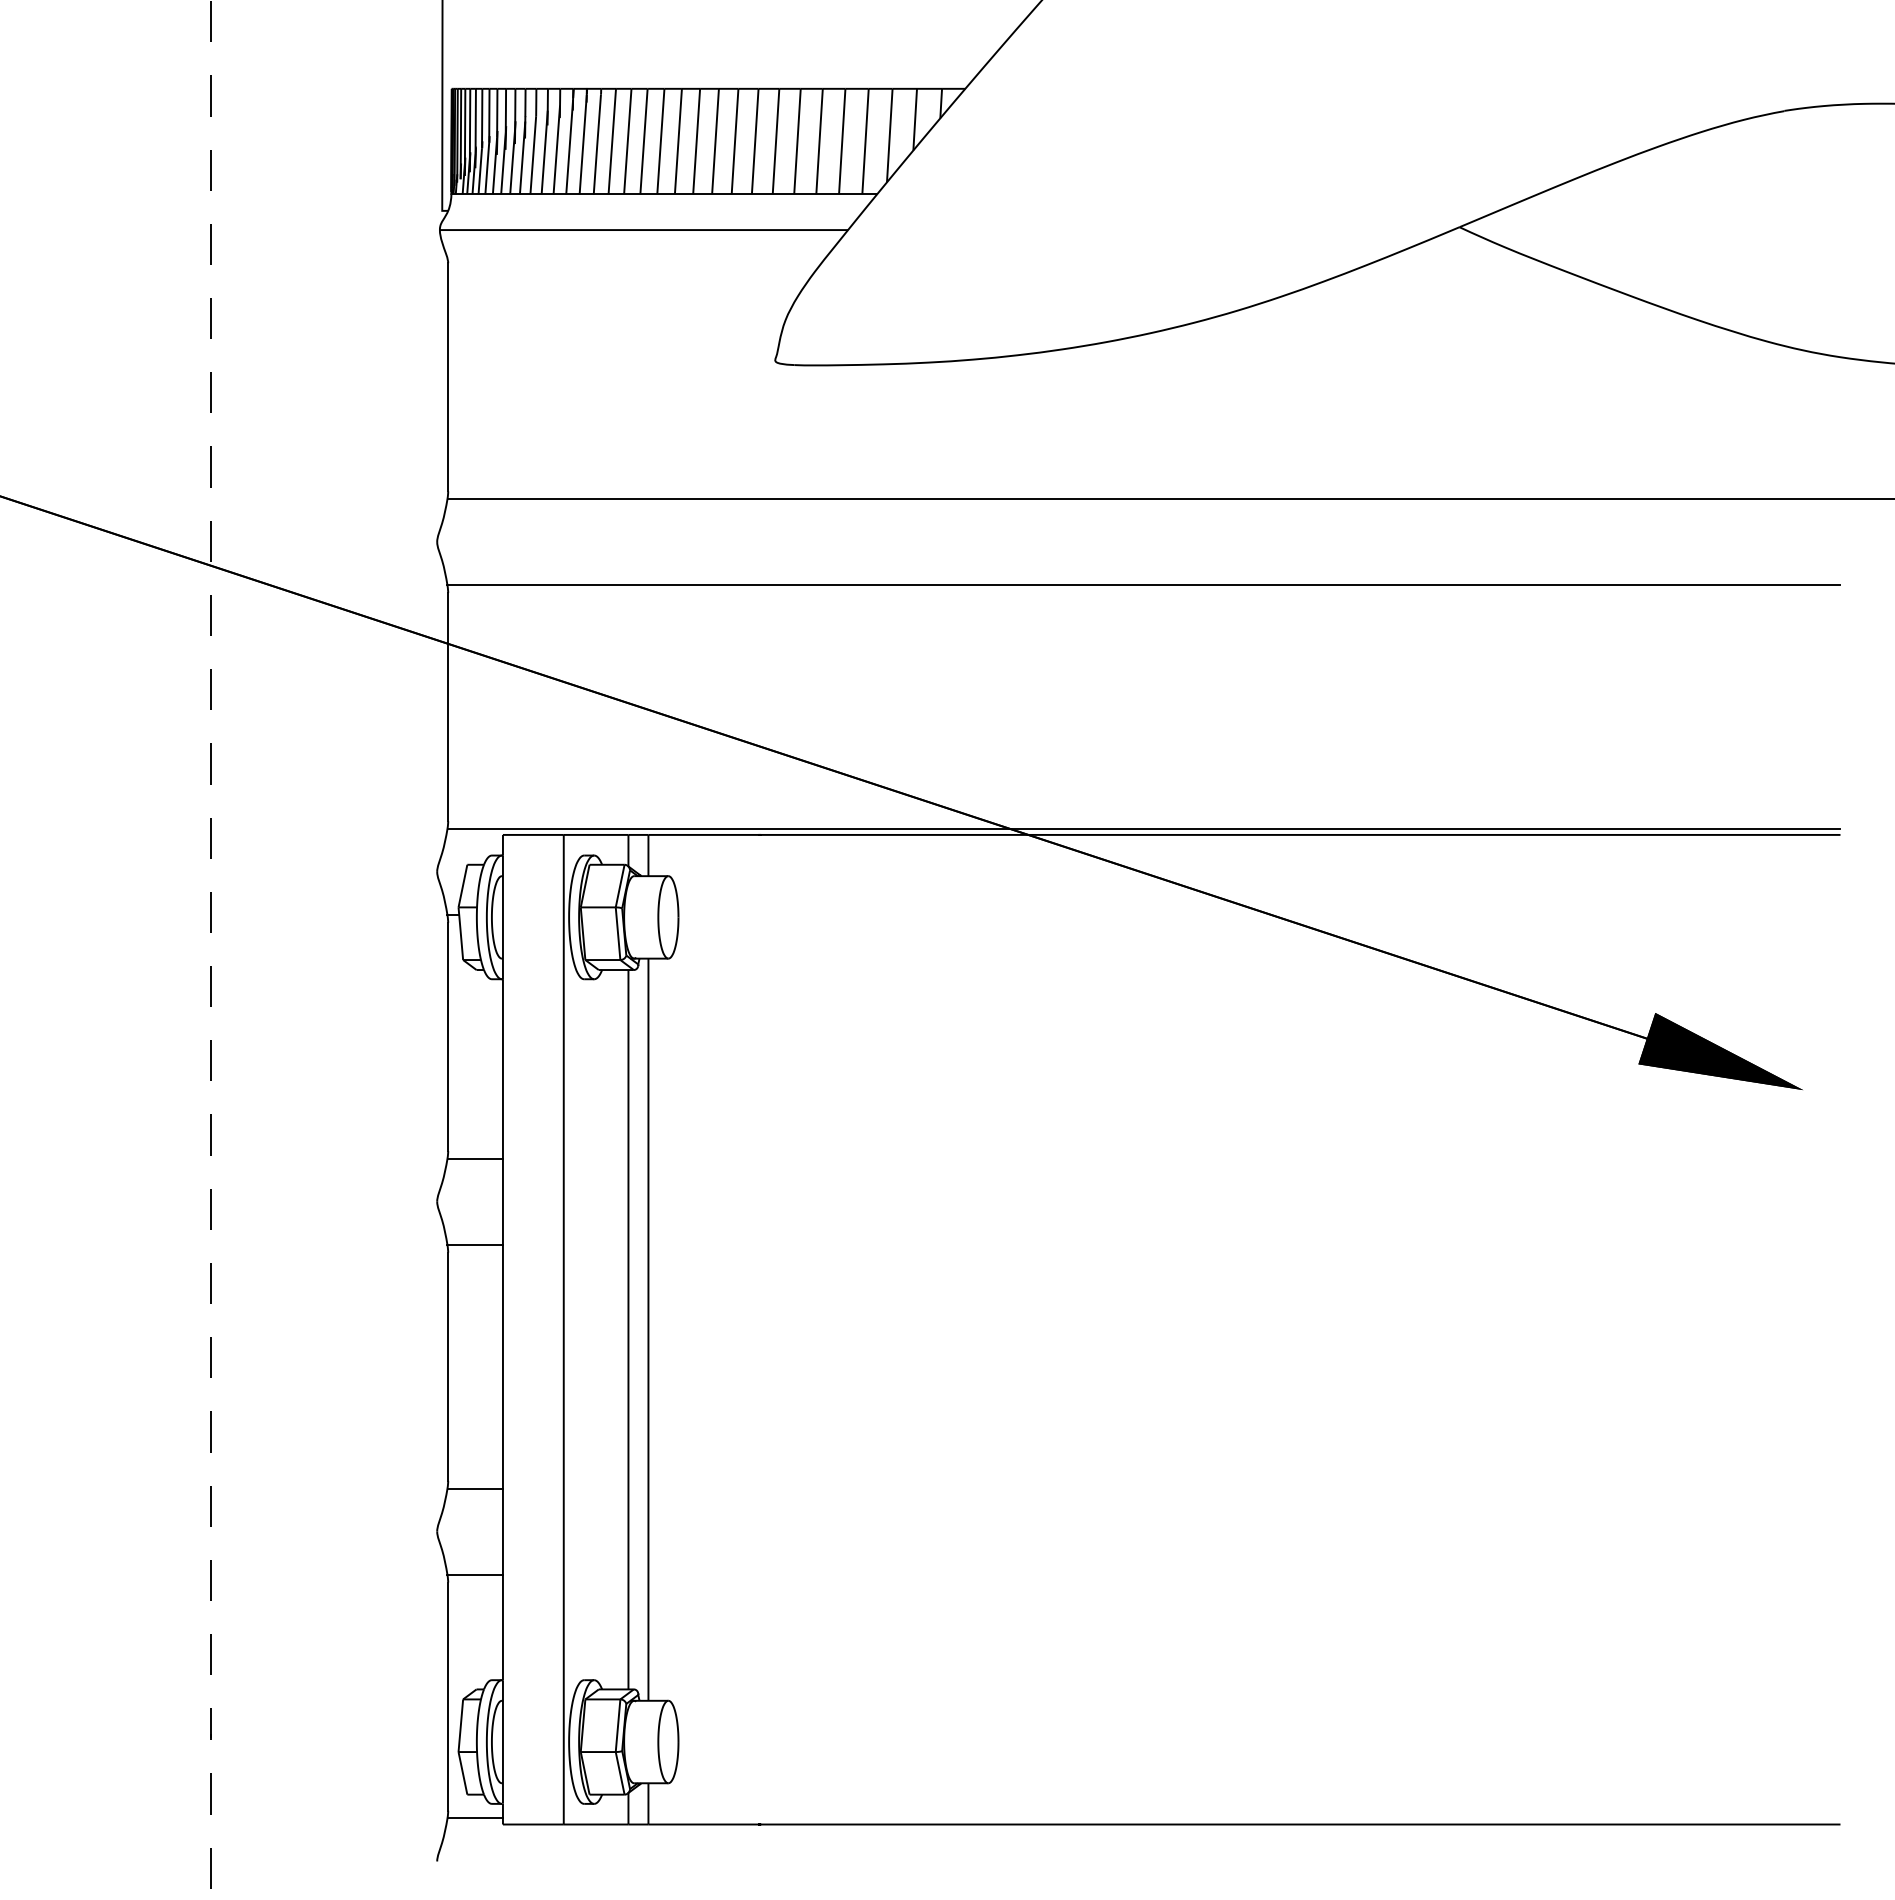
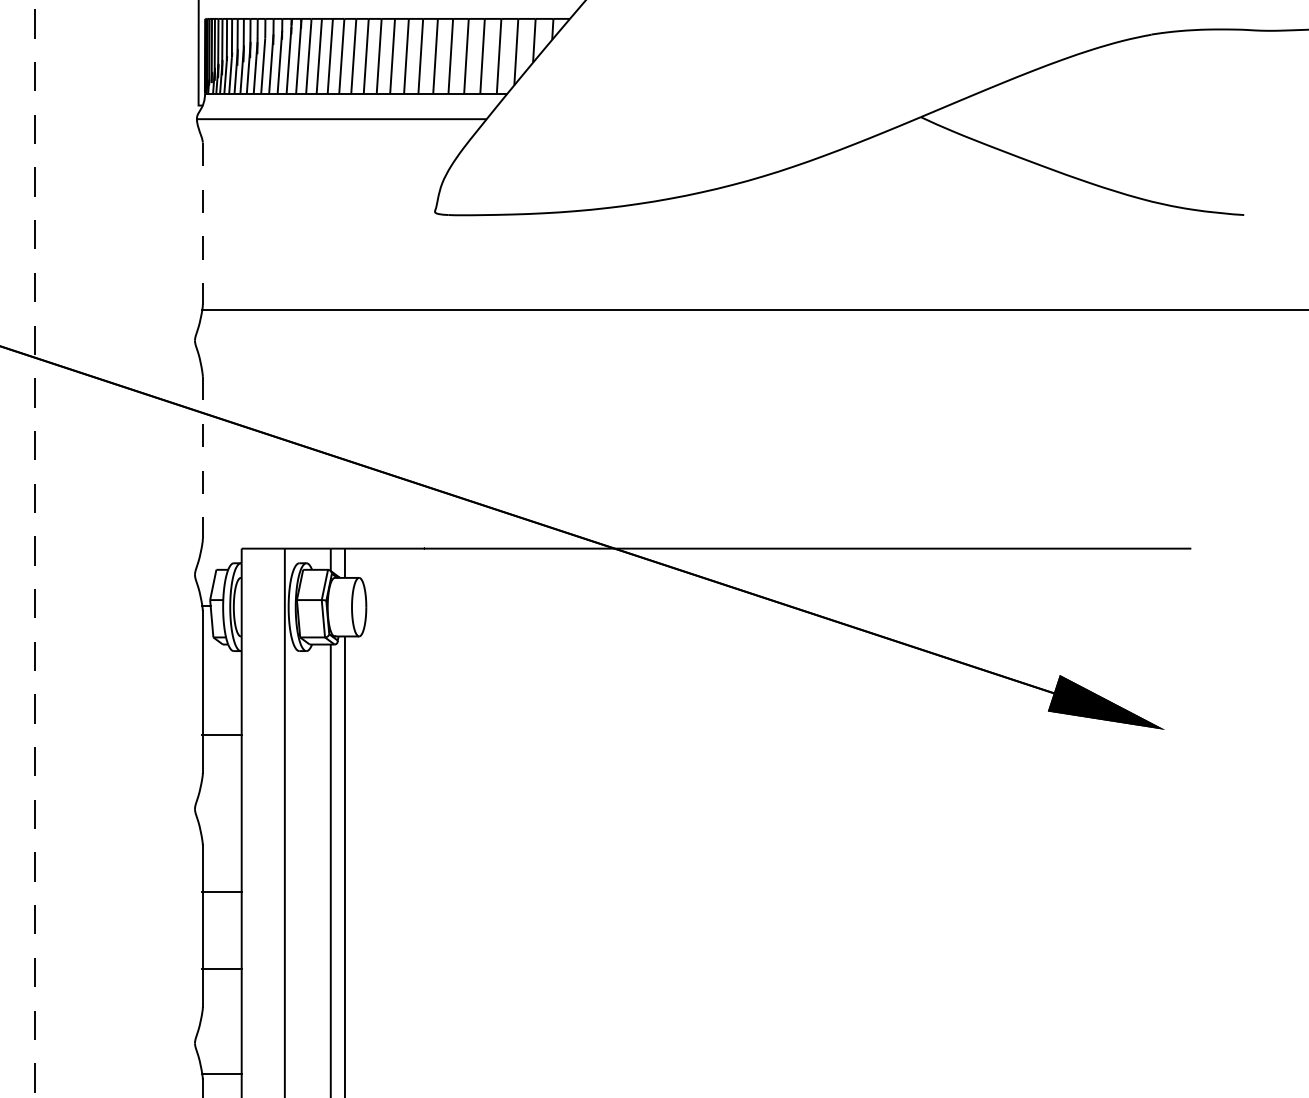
line: (448, 377) -> (203, 223), solid -> dashed
line: (1143, 585) -> (696, 371), removed
line: (448, 707) -> (203, 458), solid -> dashed
line: (1143, 828) -> (696, 544), removed
line: (474, 1158) -> (221, 734), moved
line: (474, 1244) -> (221, 891), moved
line: (474, 1488) -> (221, 969), moved

